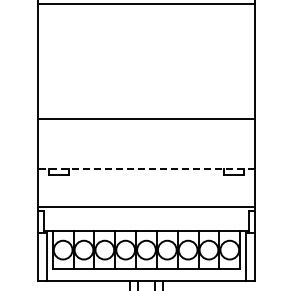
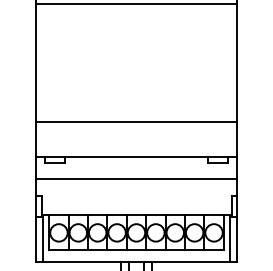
line: (146, 119) -> (136, 122), moved
line: (146, 168) -> (136, 156), dashed -> solid
line: (146, 206) -> (136, 178), moved

